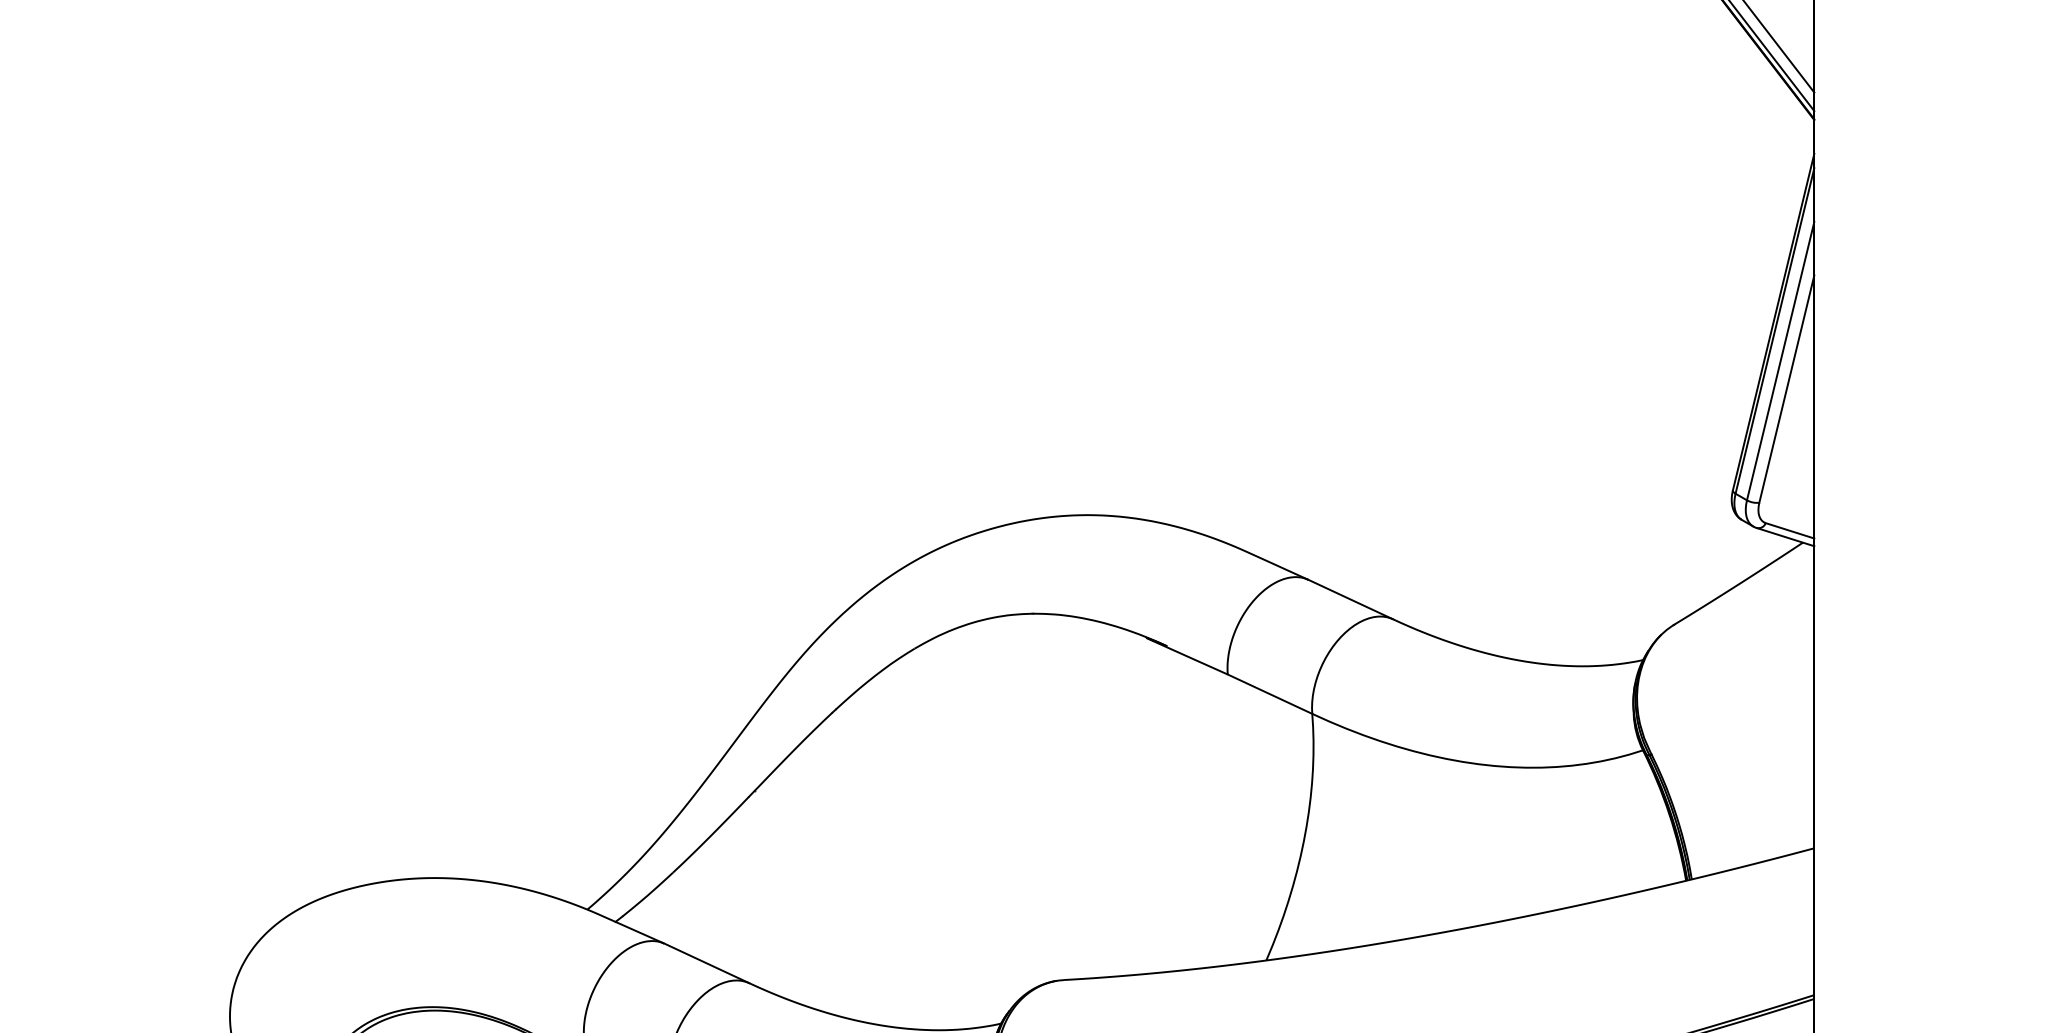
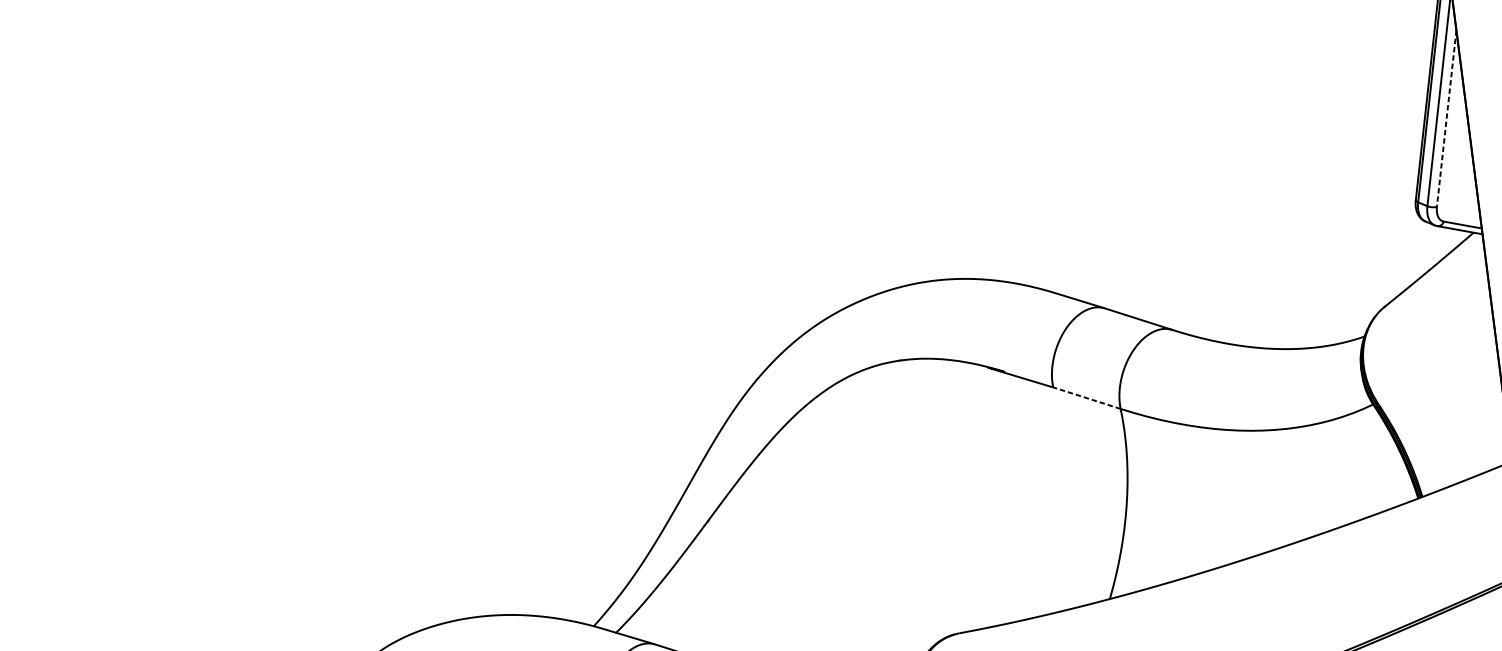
line: (1786, 389) -> (1446, 118), solid -> dashed
line: (1270, 694) -> (1087, 398), solid -> dashed

